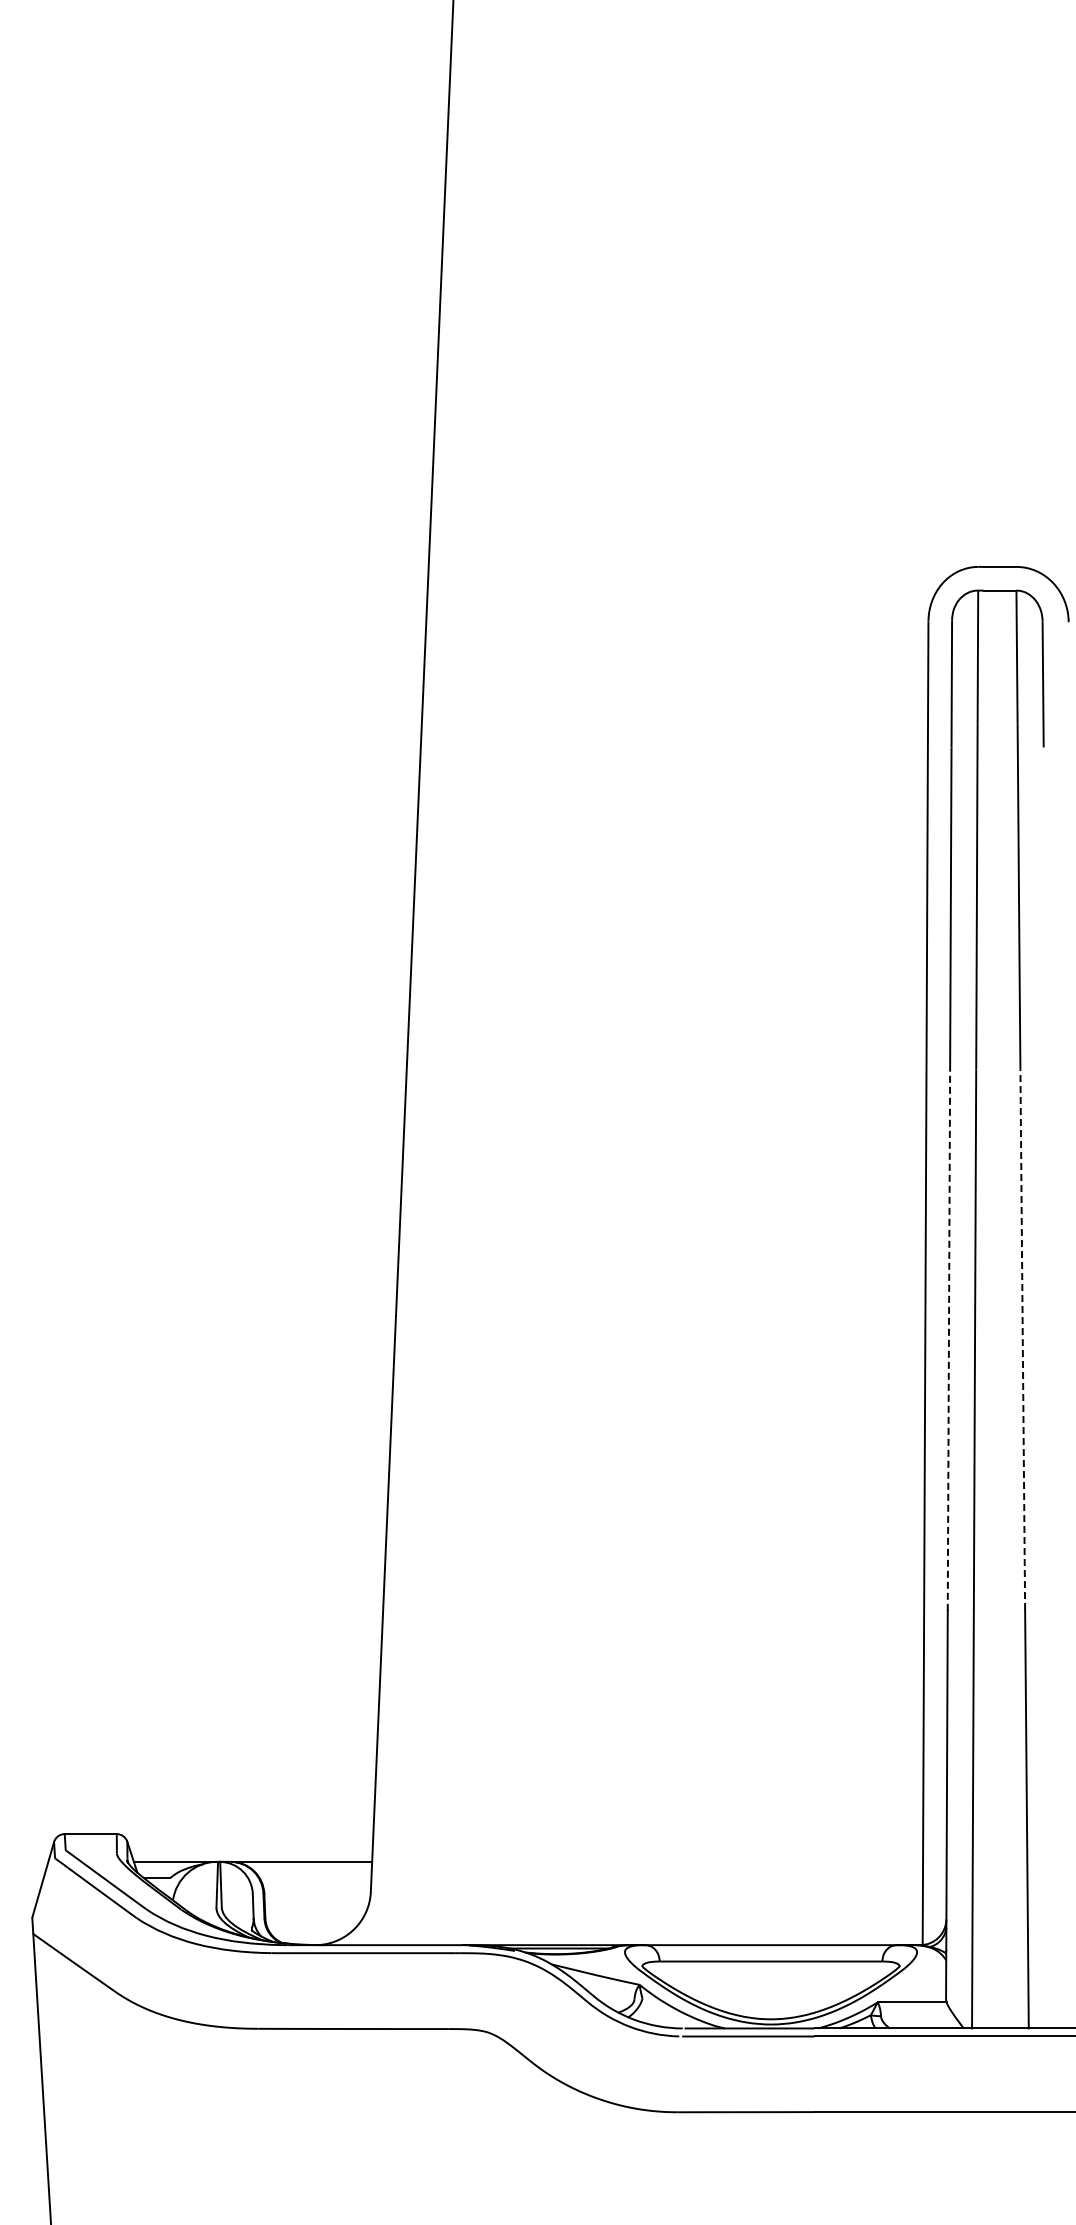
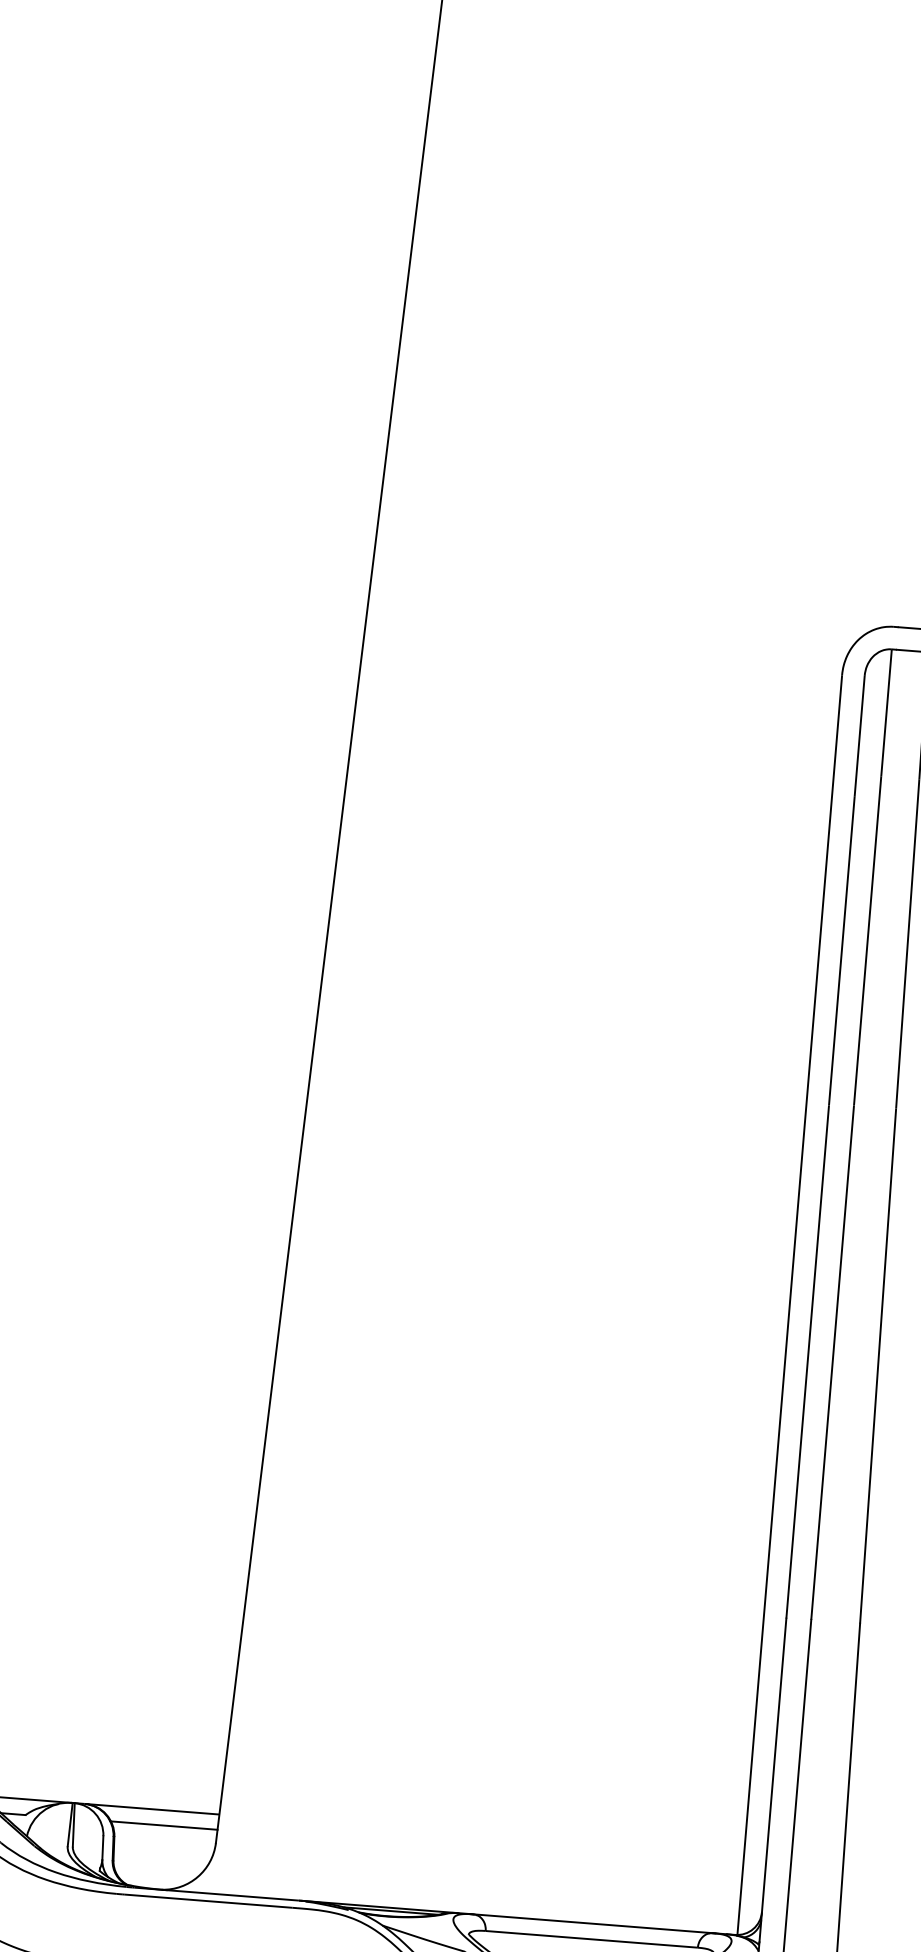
line: (1022, 1339) -> (877, 1365), dashed -> solid
line: (948, 1341) -> (807, 1362), dashed -> solid
line: (314, 1877) -> (163, 1825), added

